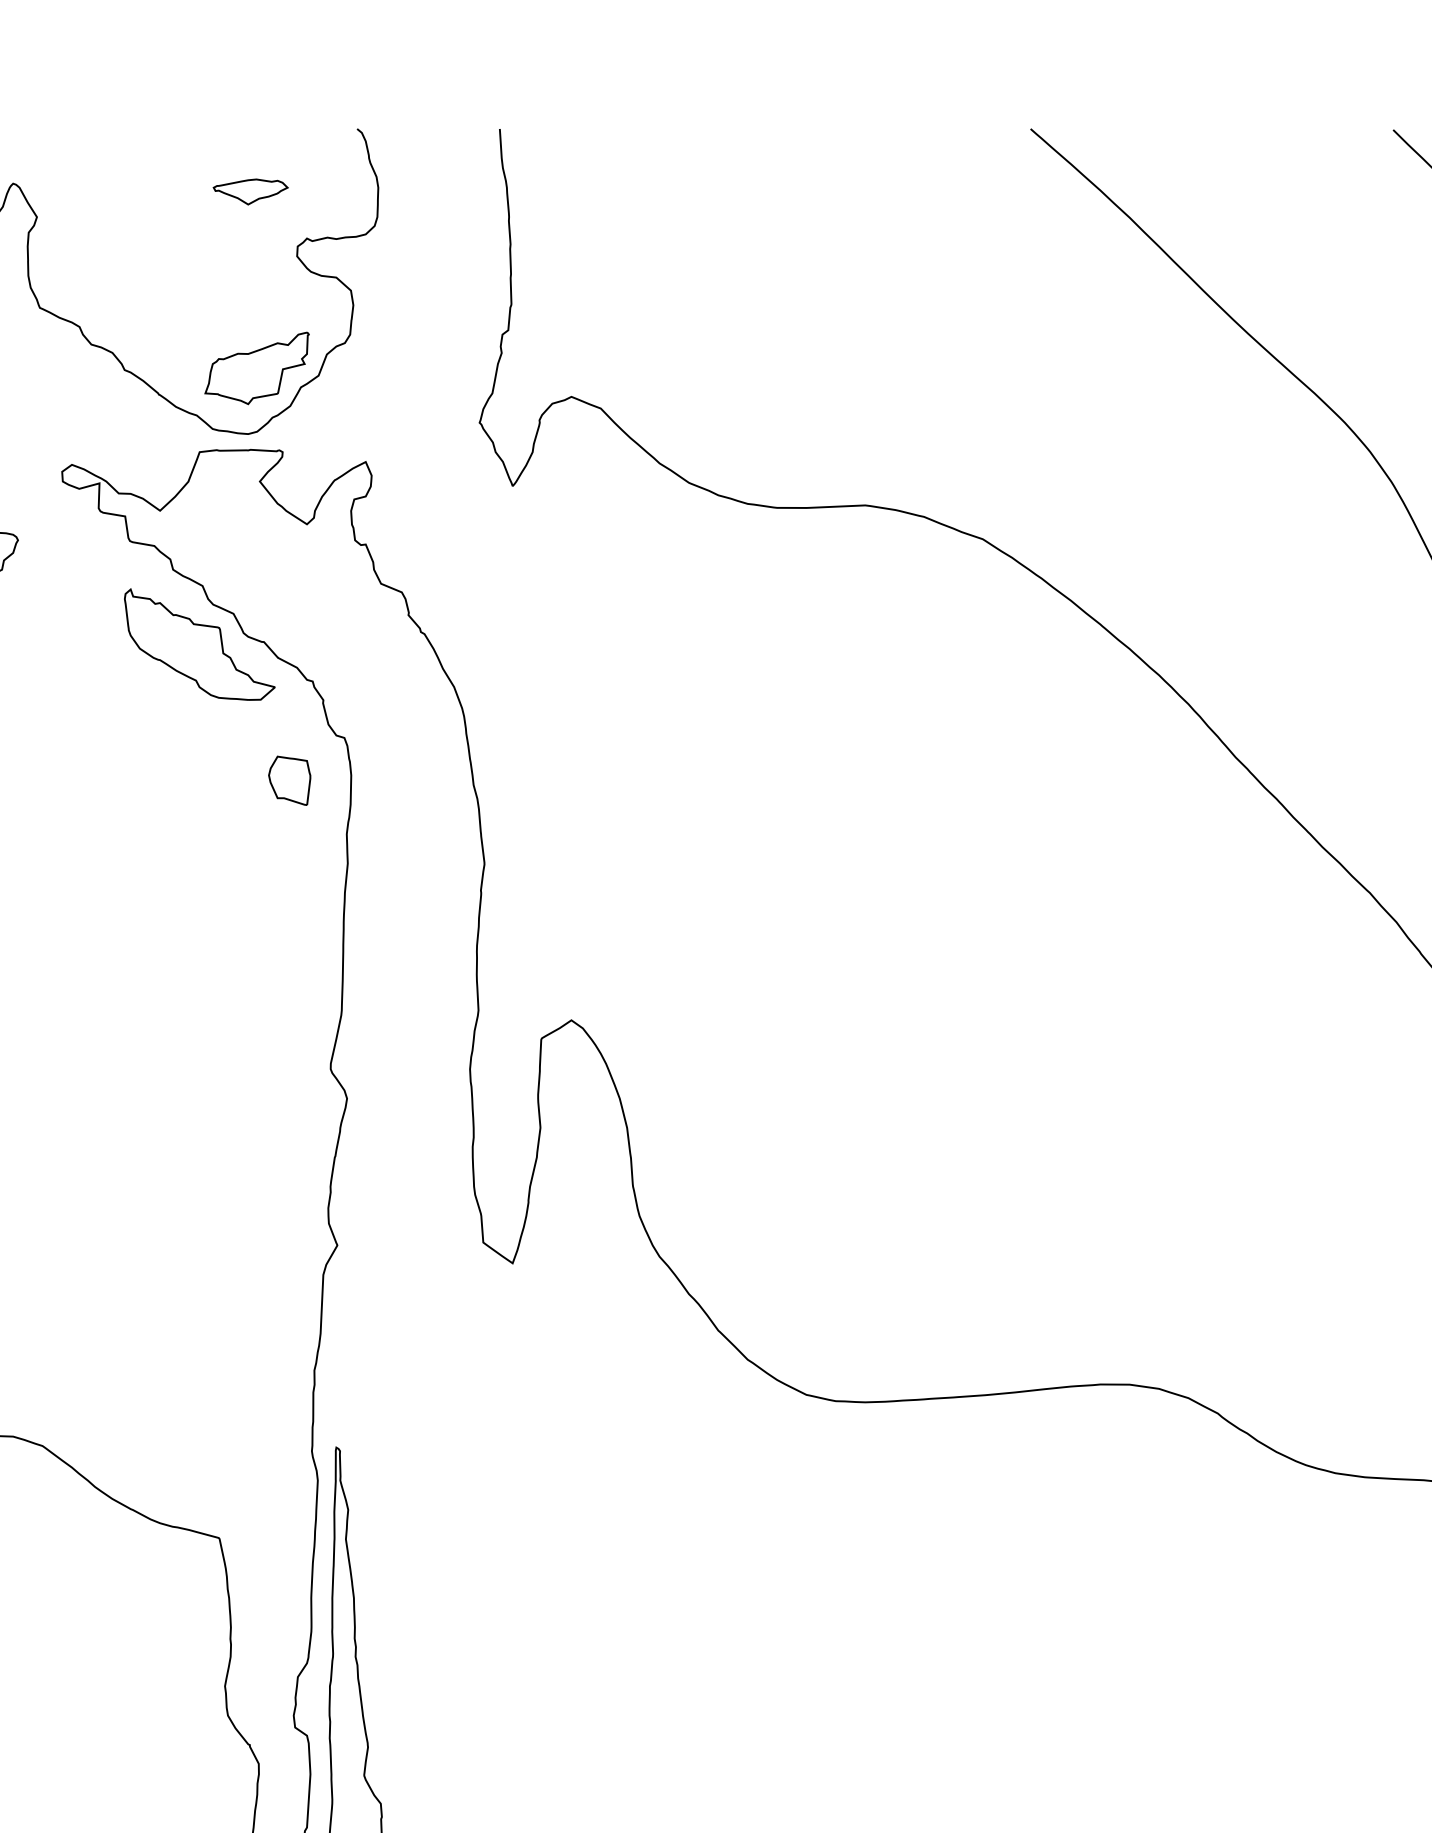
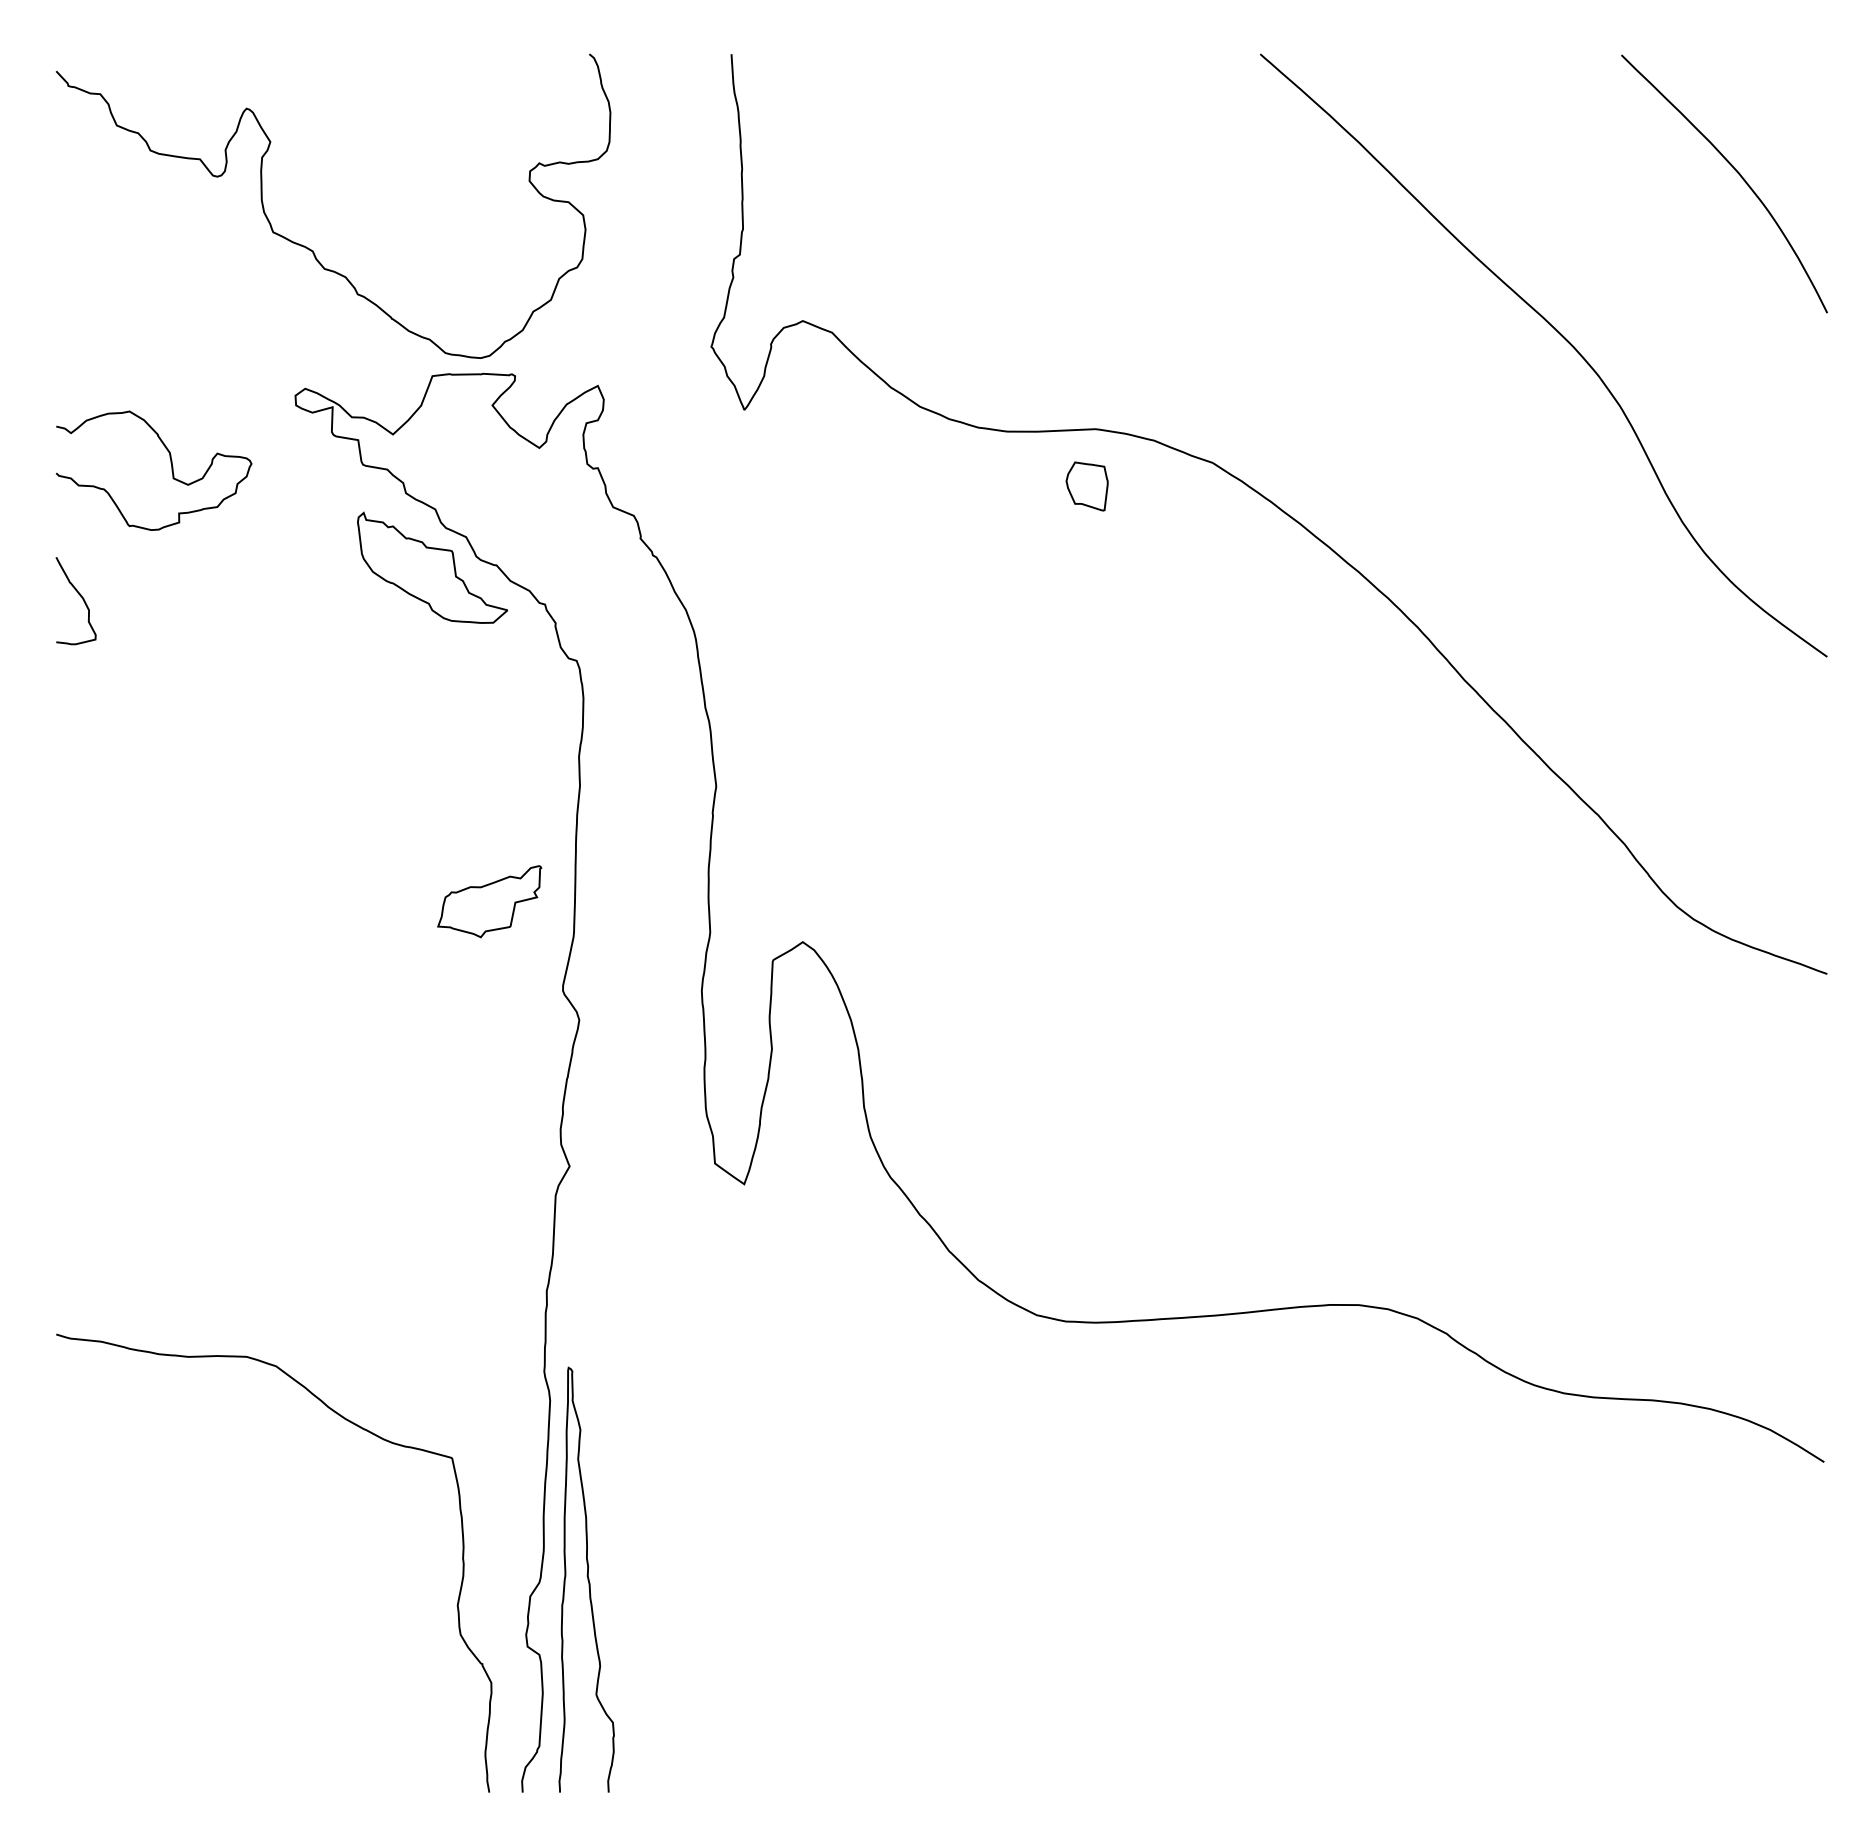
part: (250, 191) -> (483, 116), removed
part: (256, 368) -> (489, 901), moved
part: (289, 780) -> (1086, 486), moved

